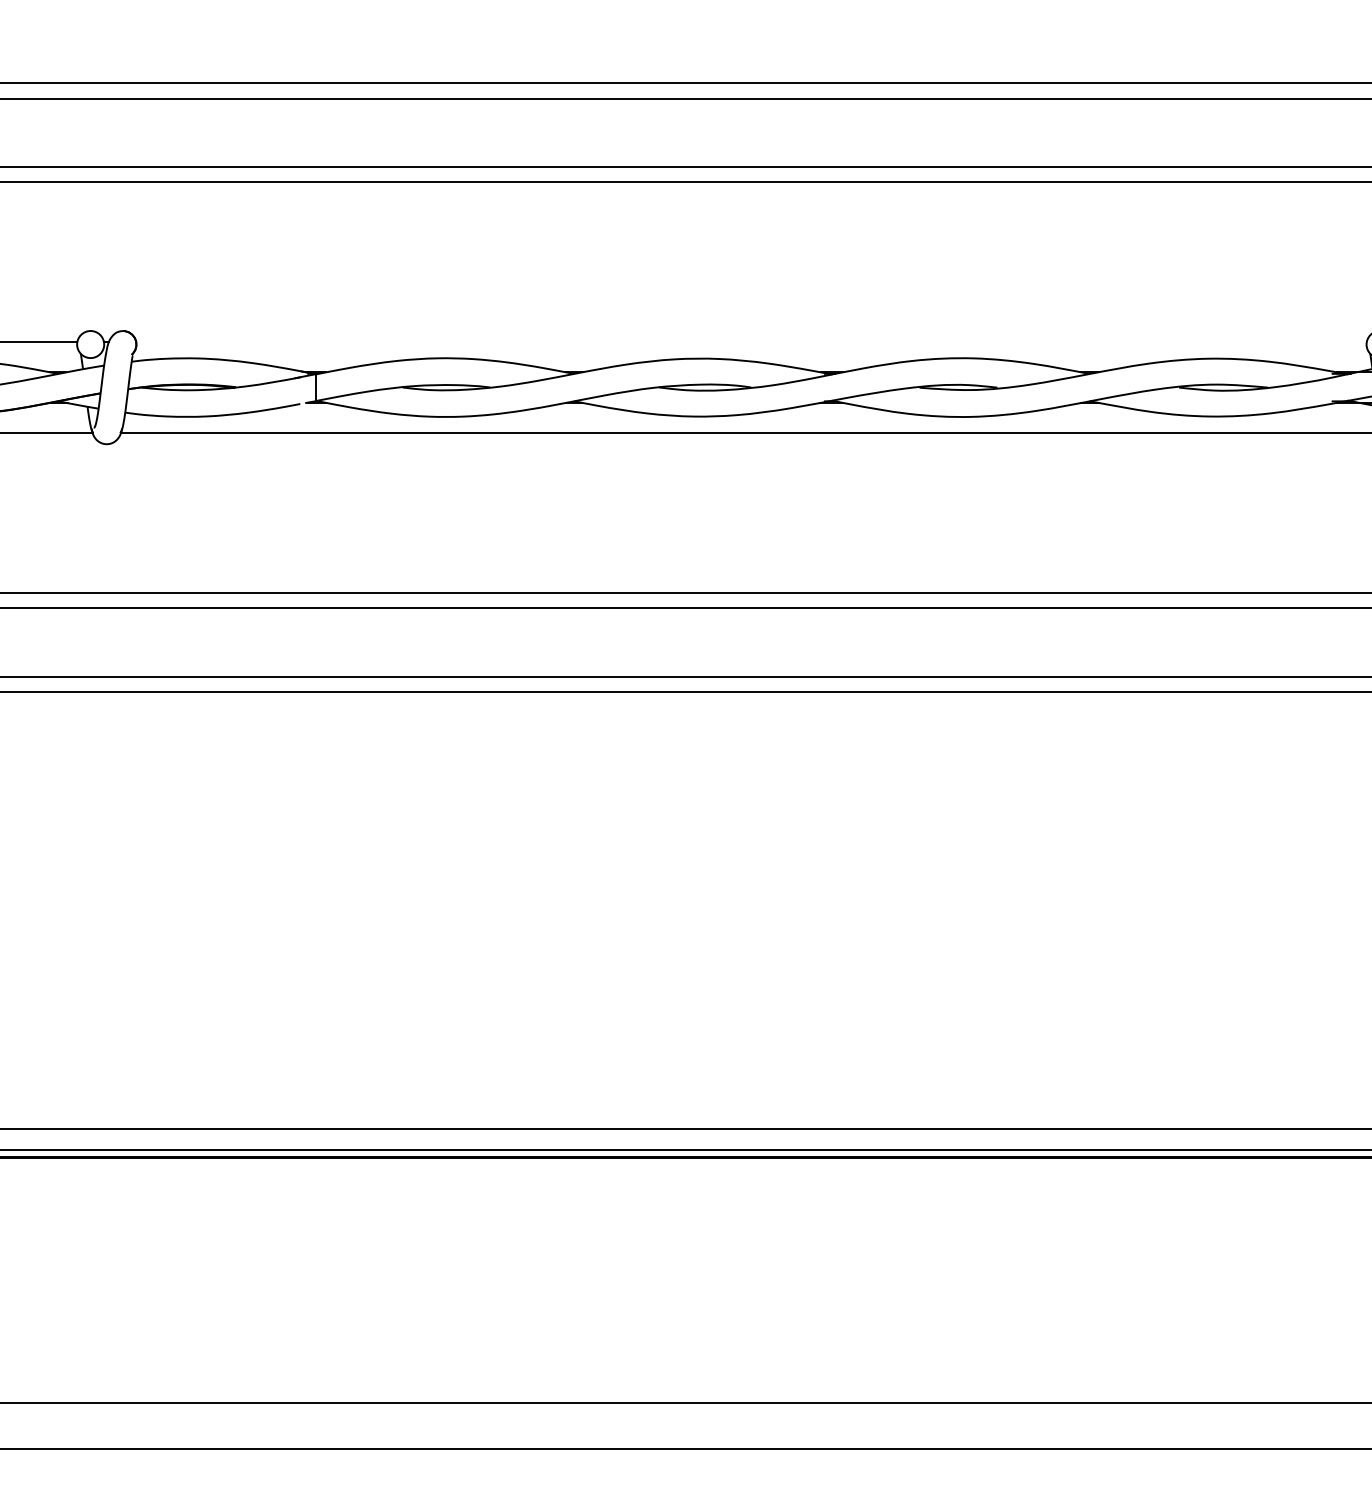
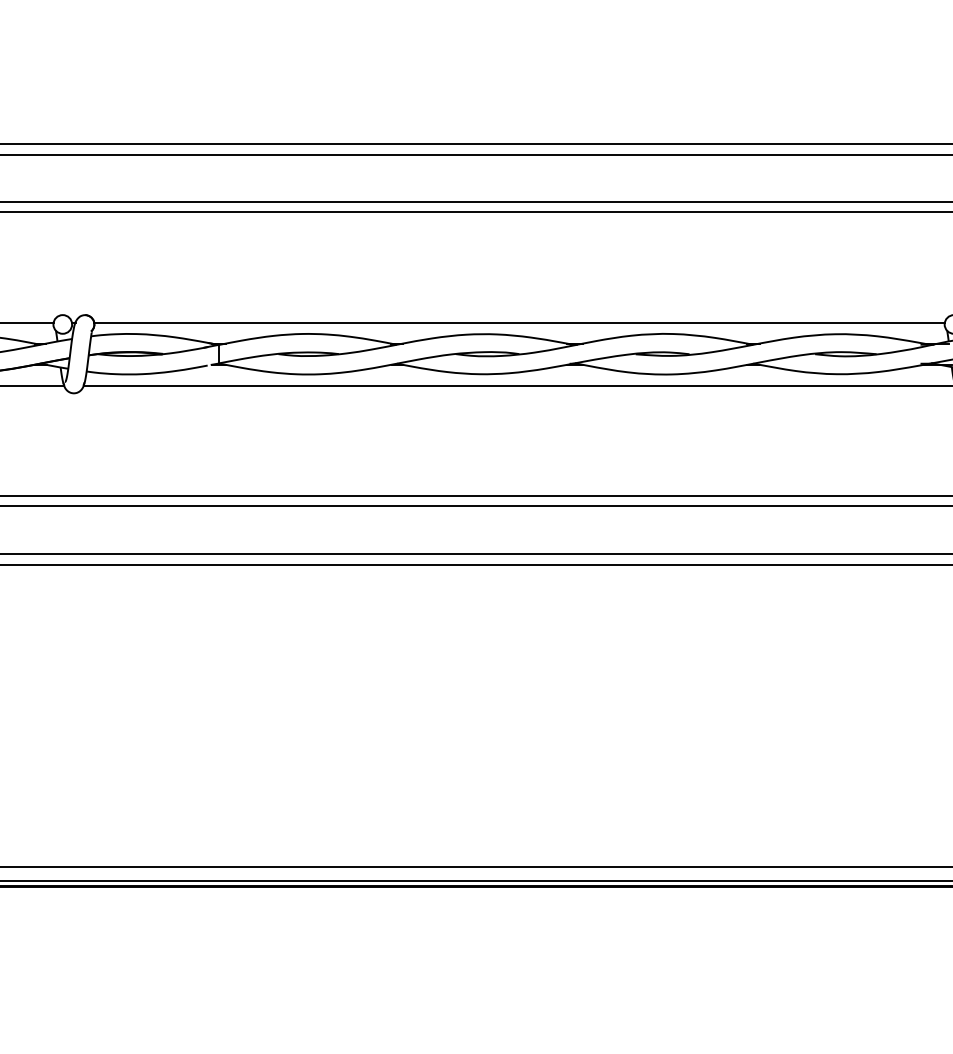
line: (751, 341) -> (519, 322), added

